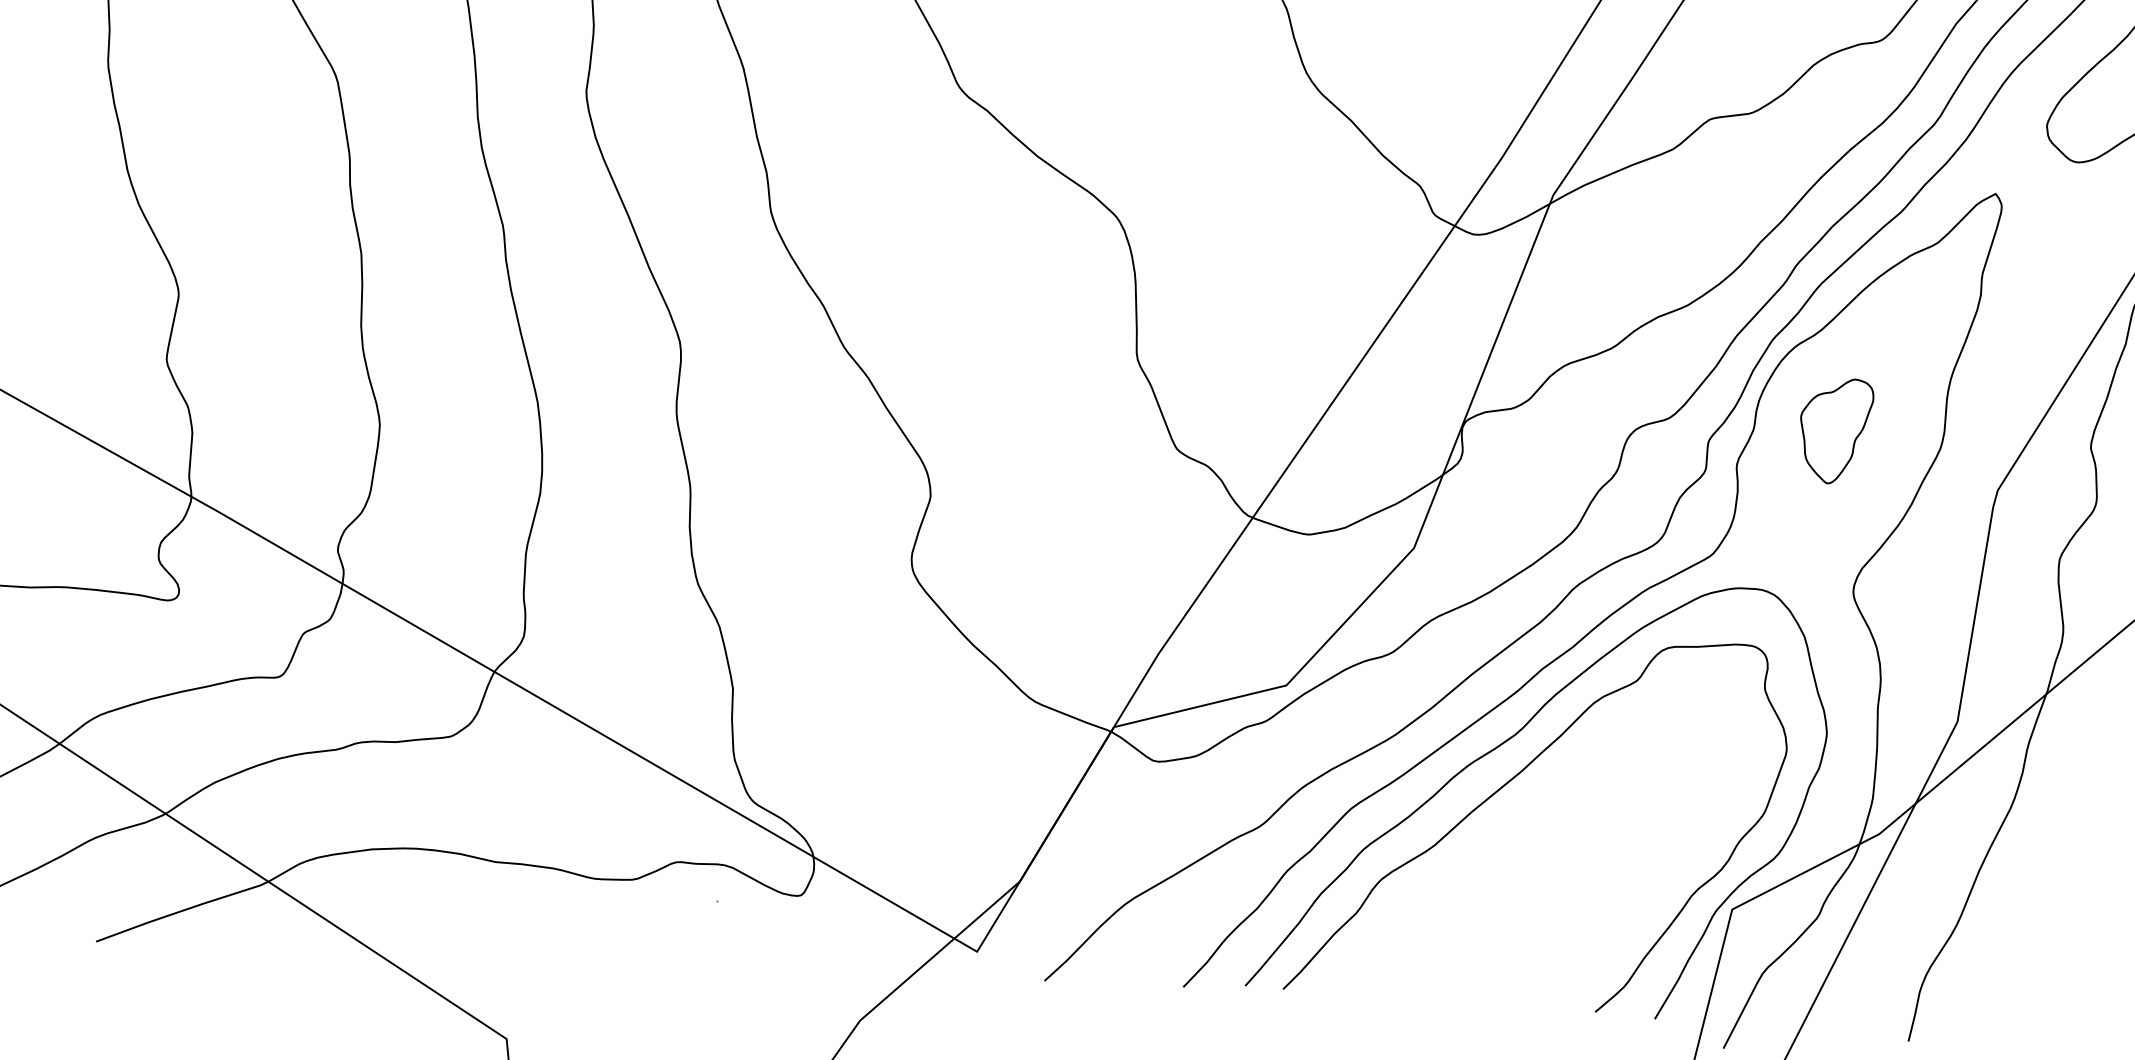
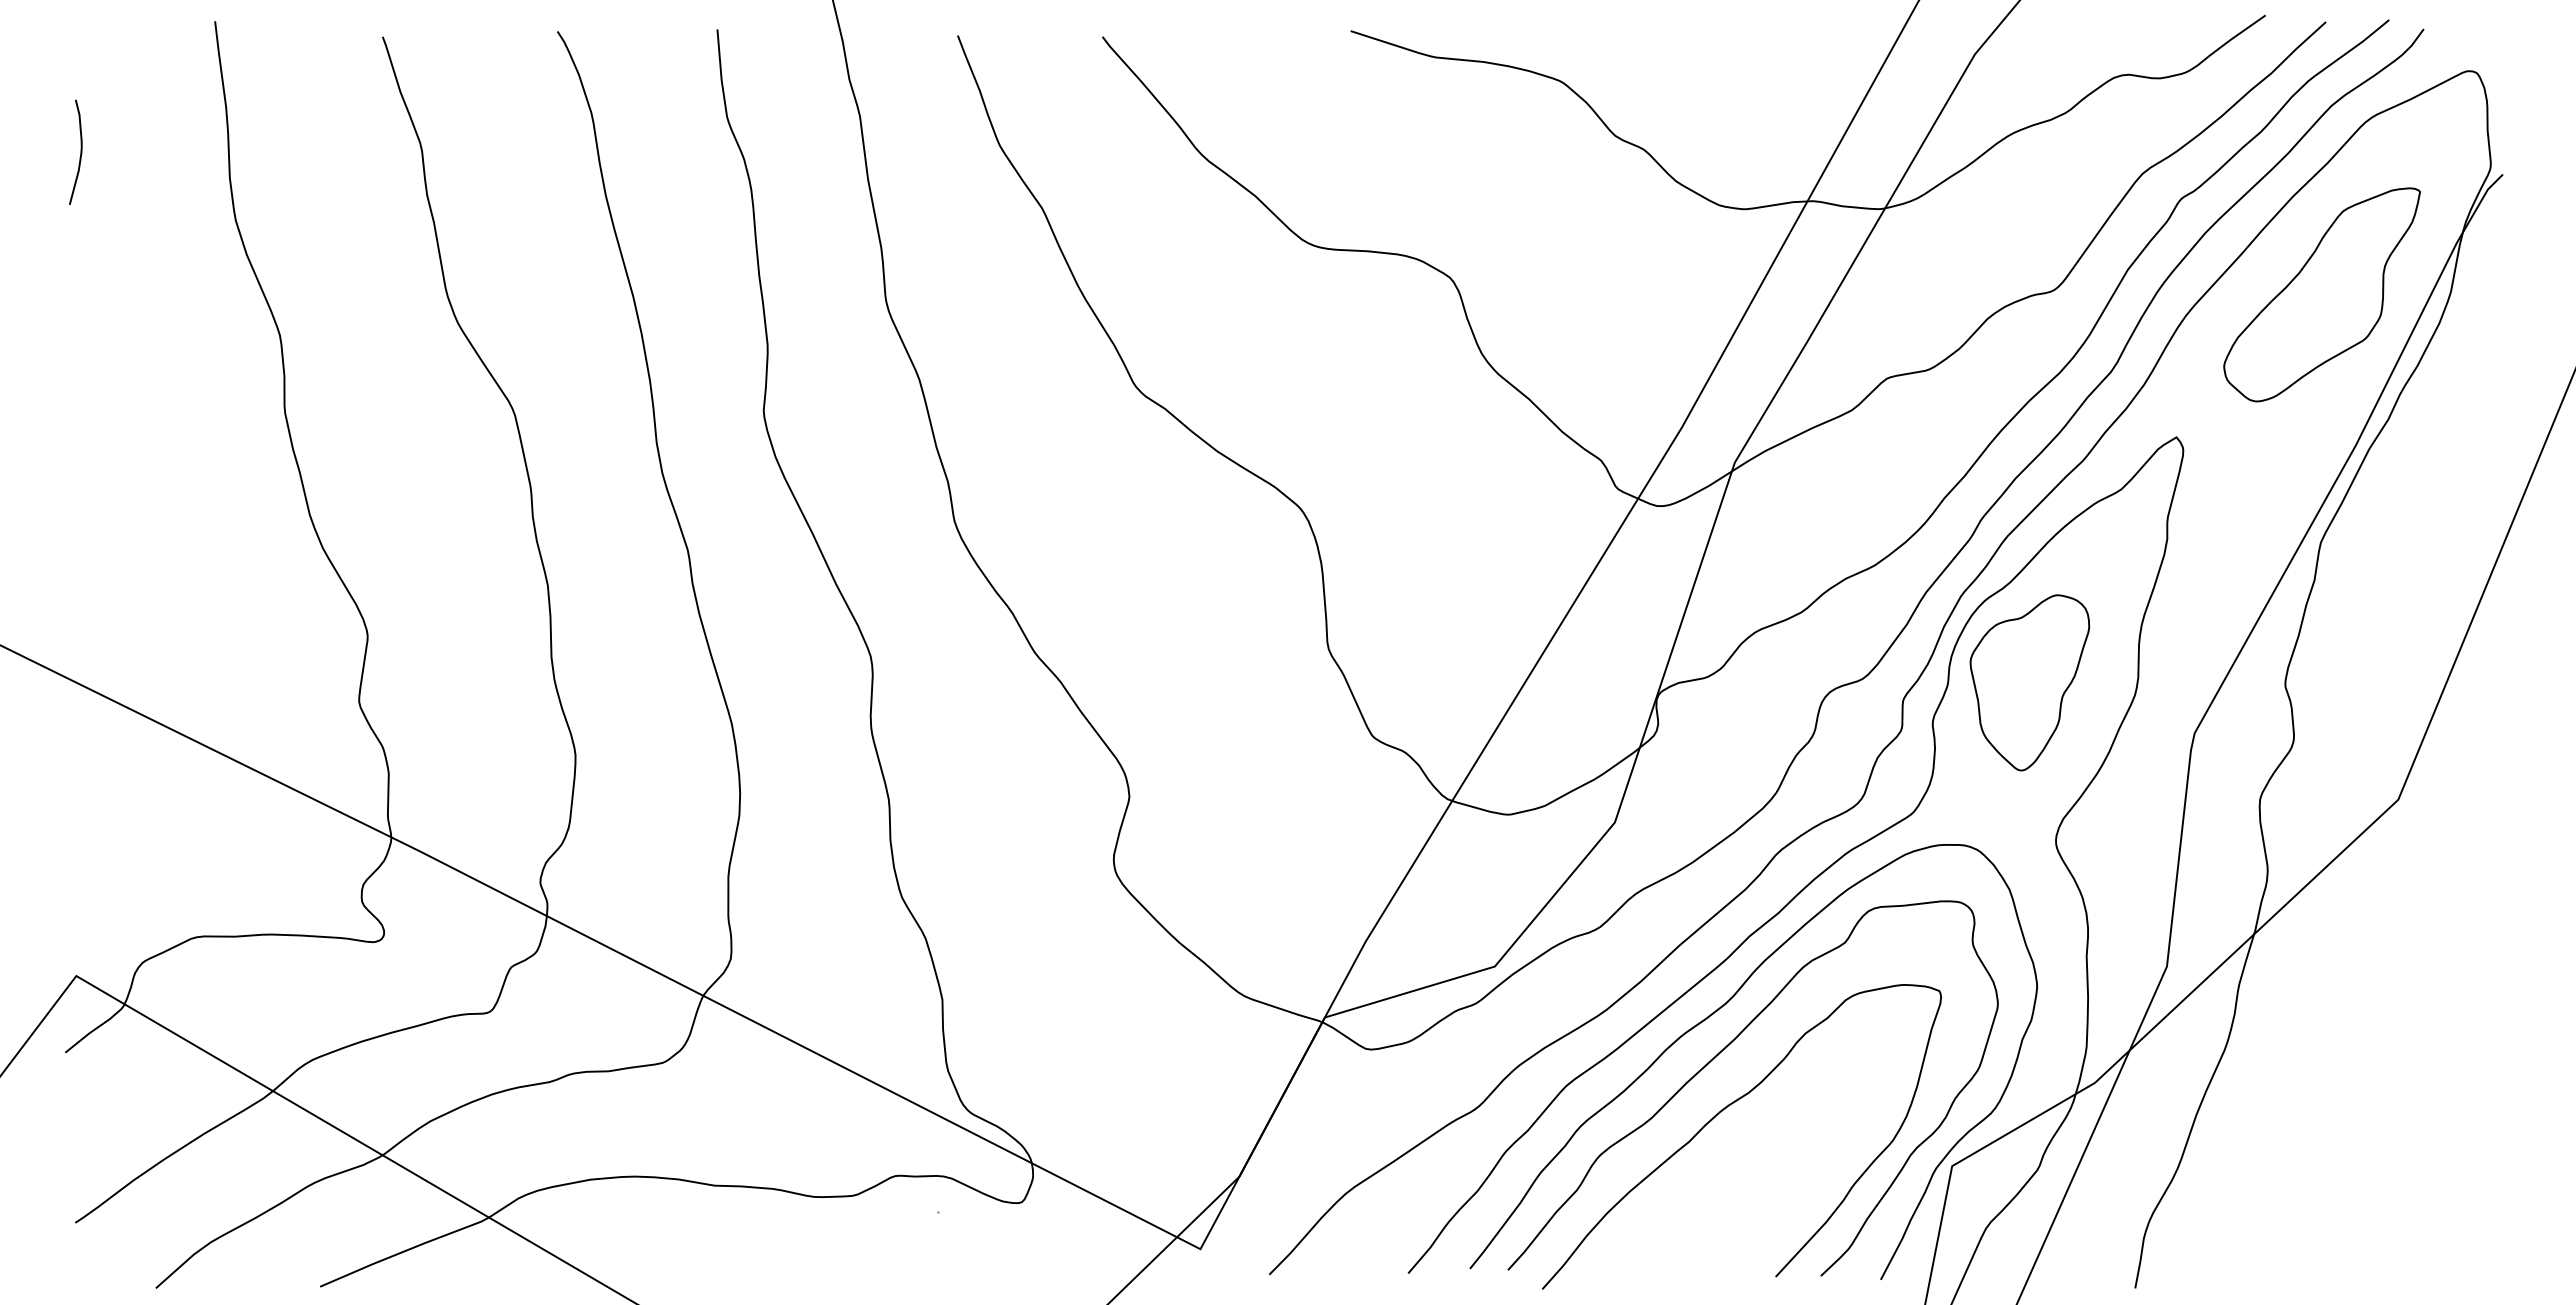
part: (1835, 430) -> (2029, 682), size x1.67
curve: (1504, 843) -> (1721, 1112), added

